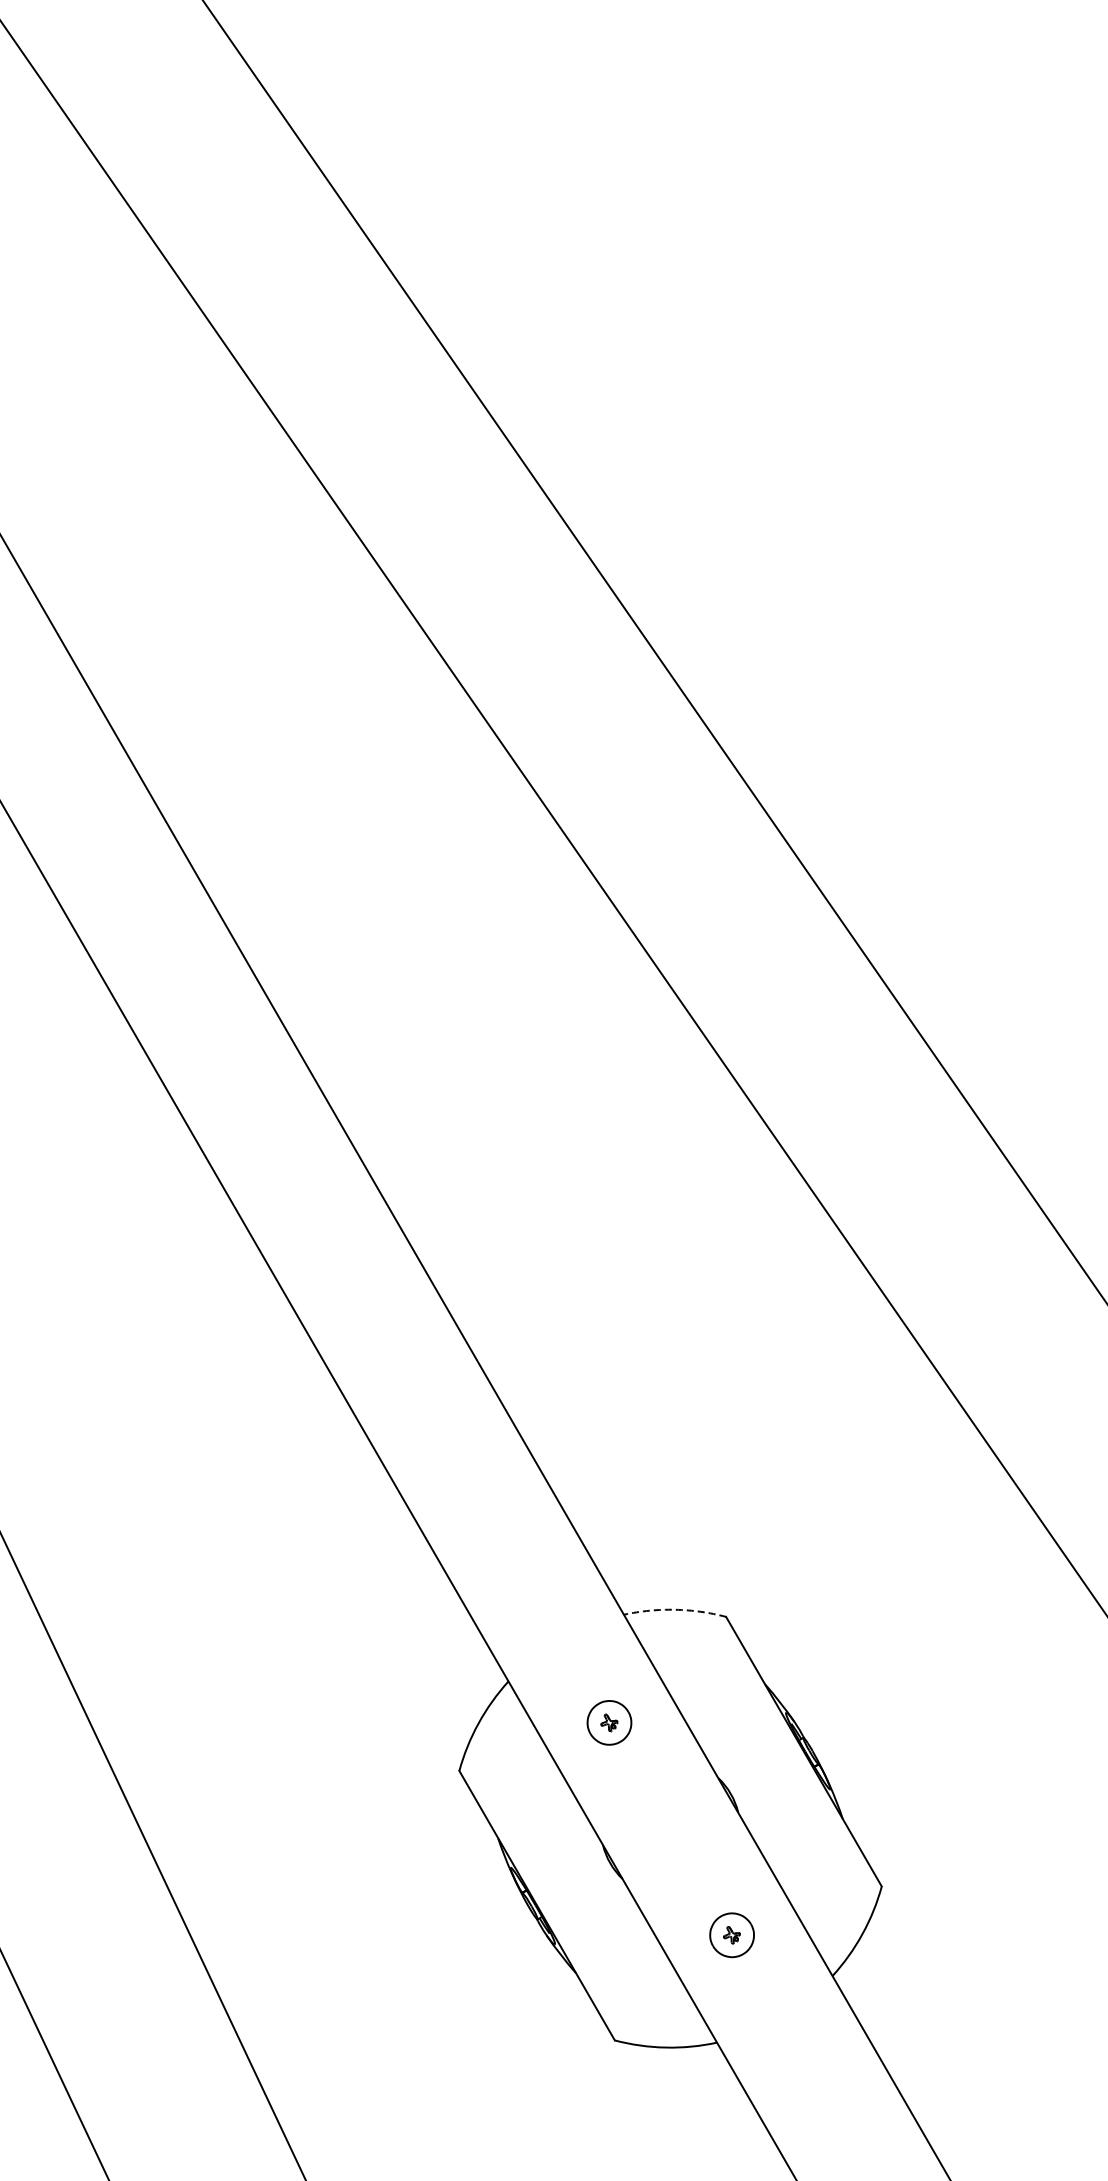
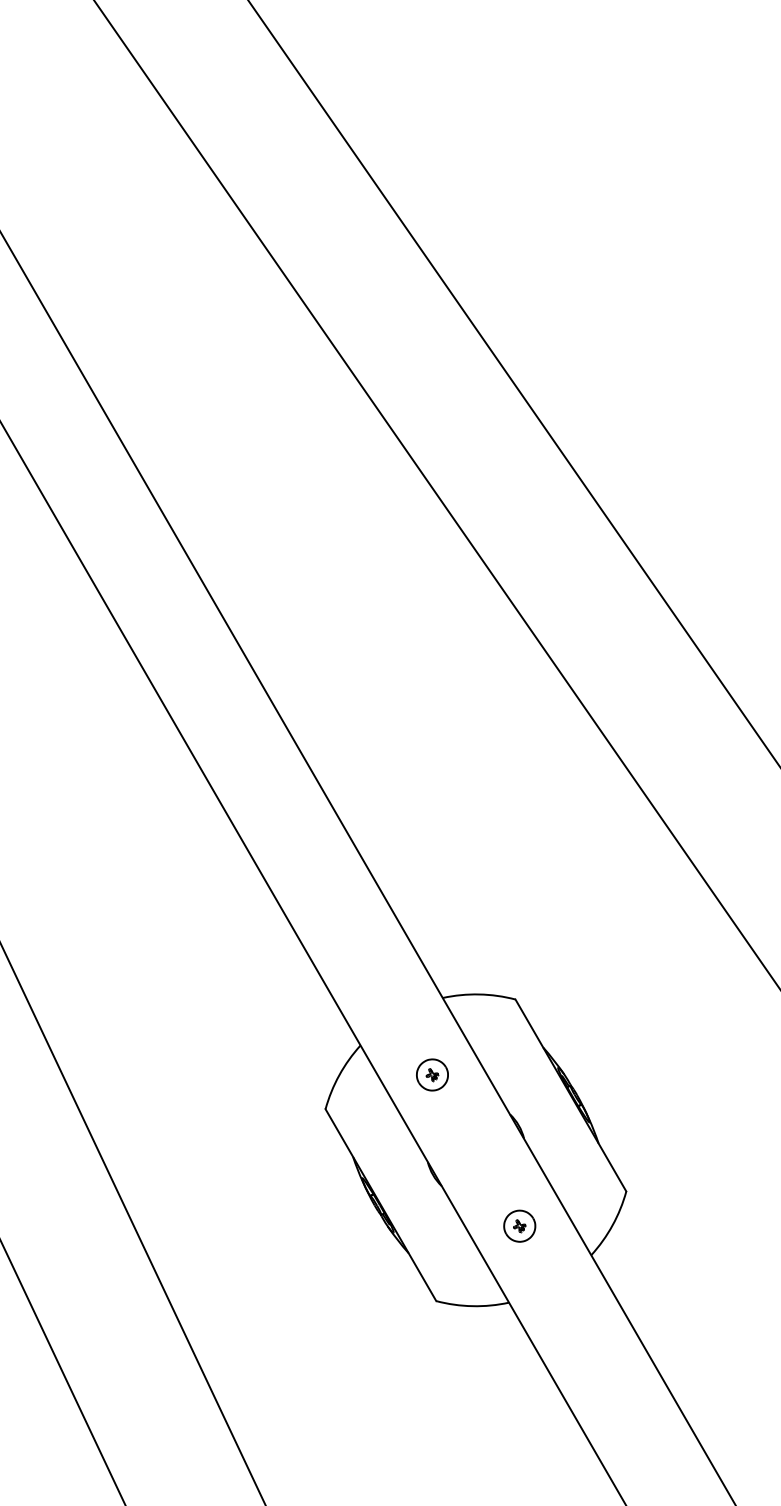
arc: (675, 1609) -> (479, 994), dashed -> solid

